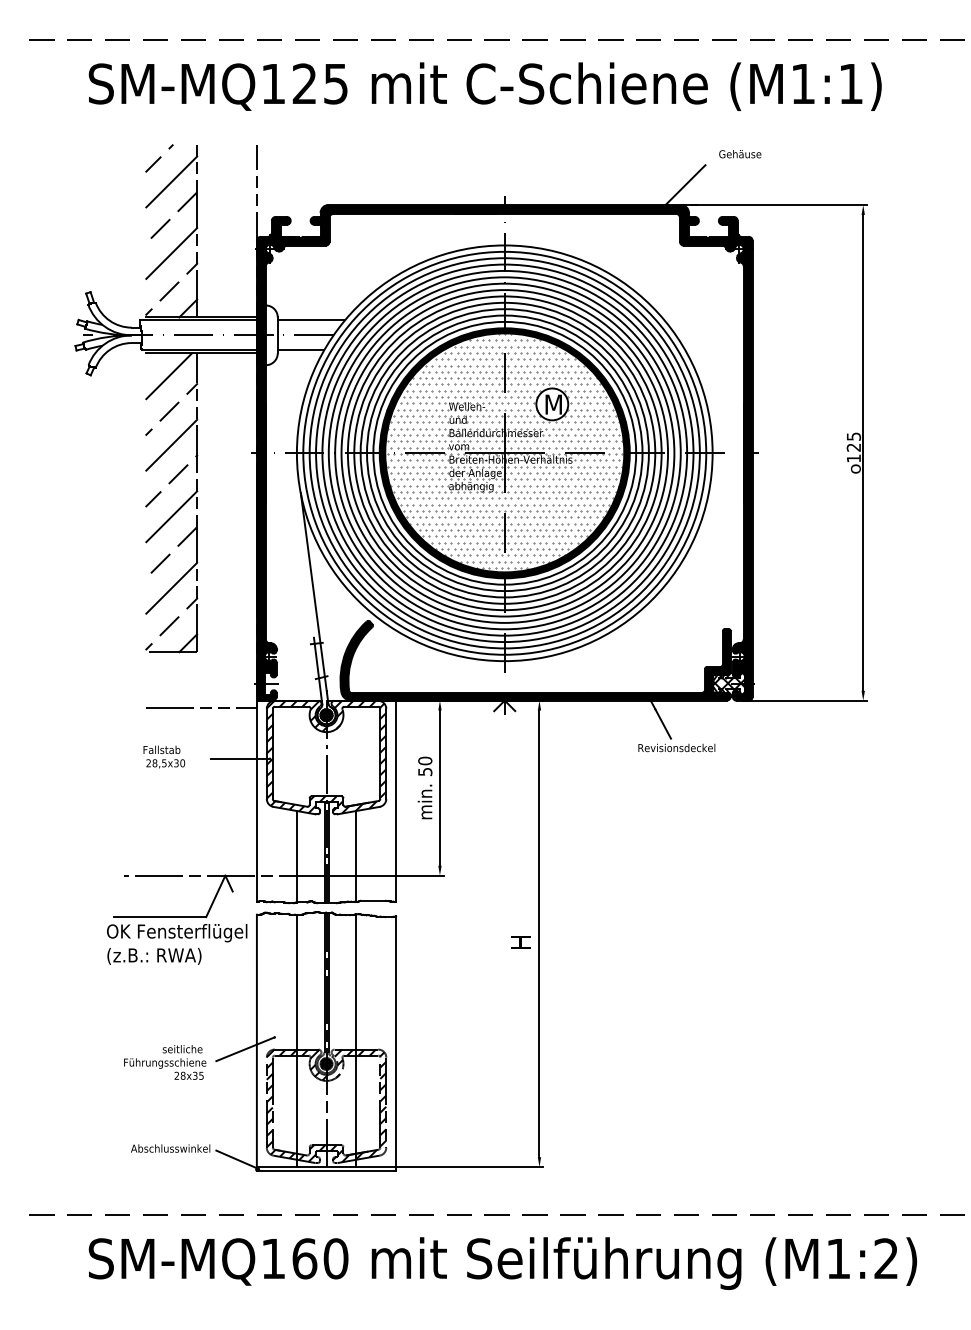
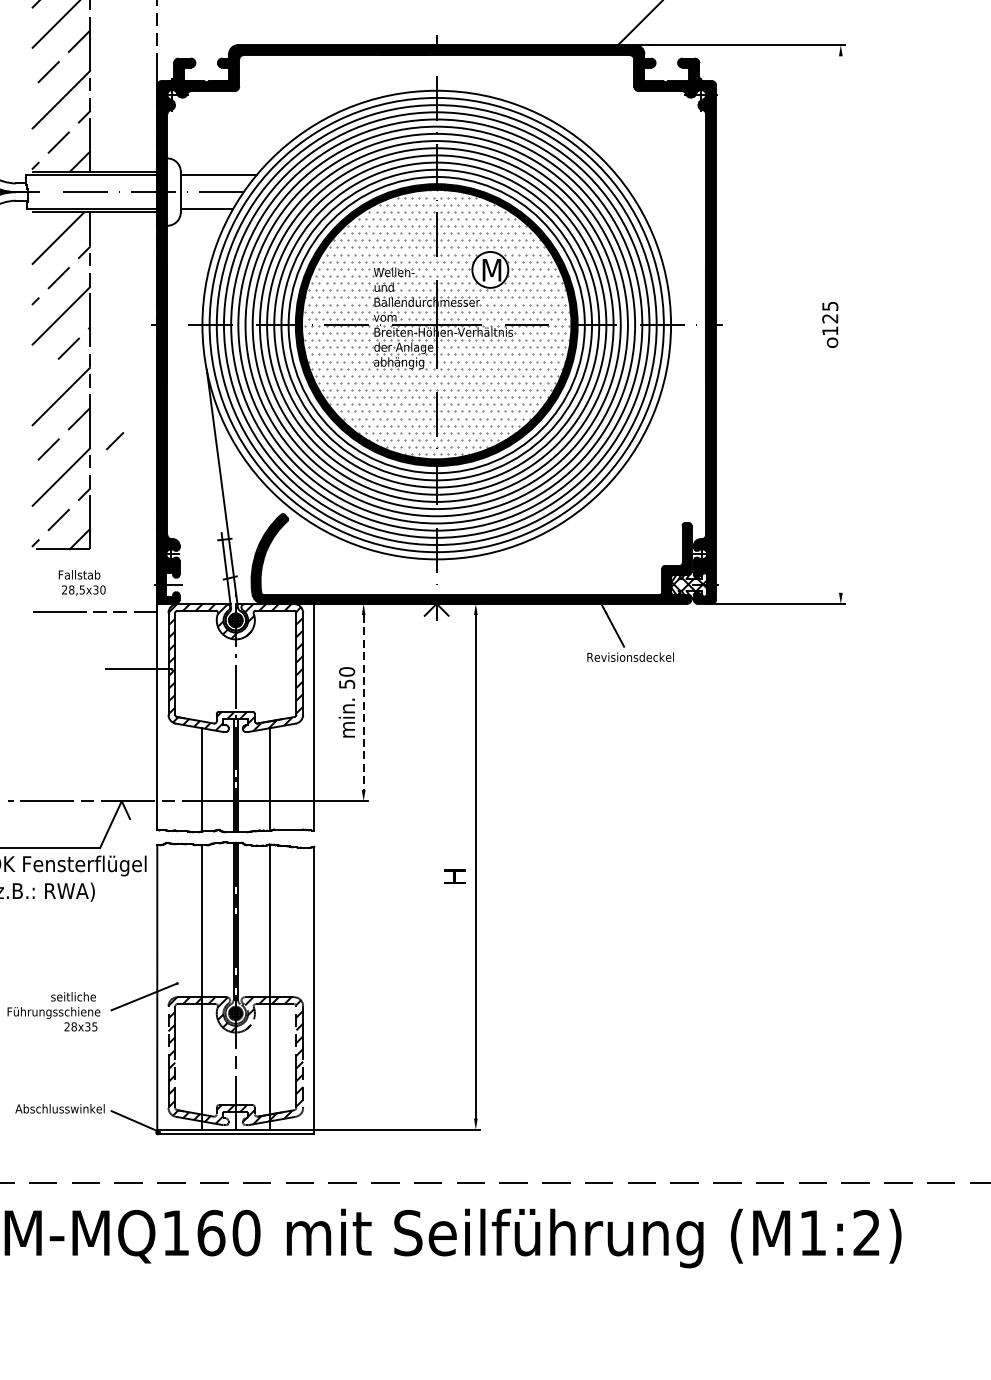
line: (863, 452) -> (841, 324), removed
line: (153, 499) -> (115, 441), moved
text: (164, 756) -> (82, 582), moved
line: (439, 788) -> (363, 702), solid -> dashed

